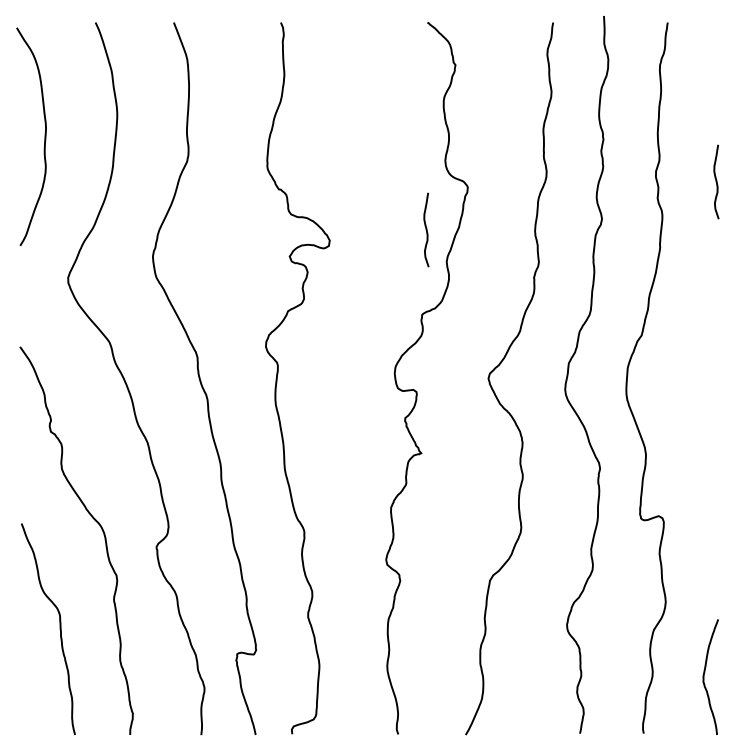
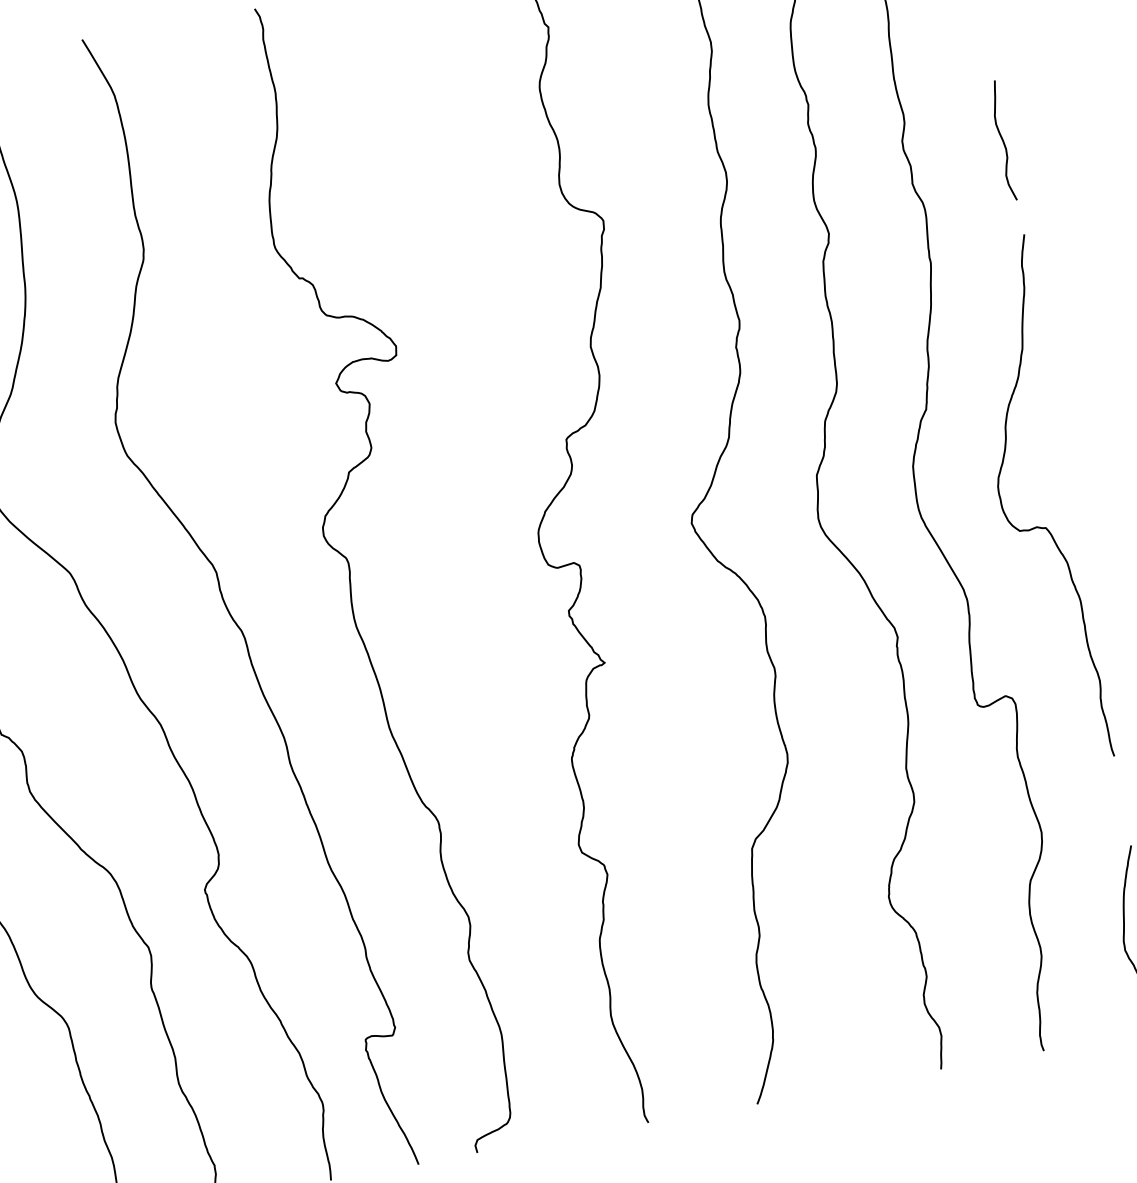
curve: (426, 229) -> (548, 300), removed
curve: (697, 417) -> (1039, 525), added

